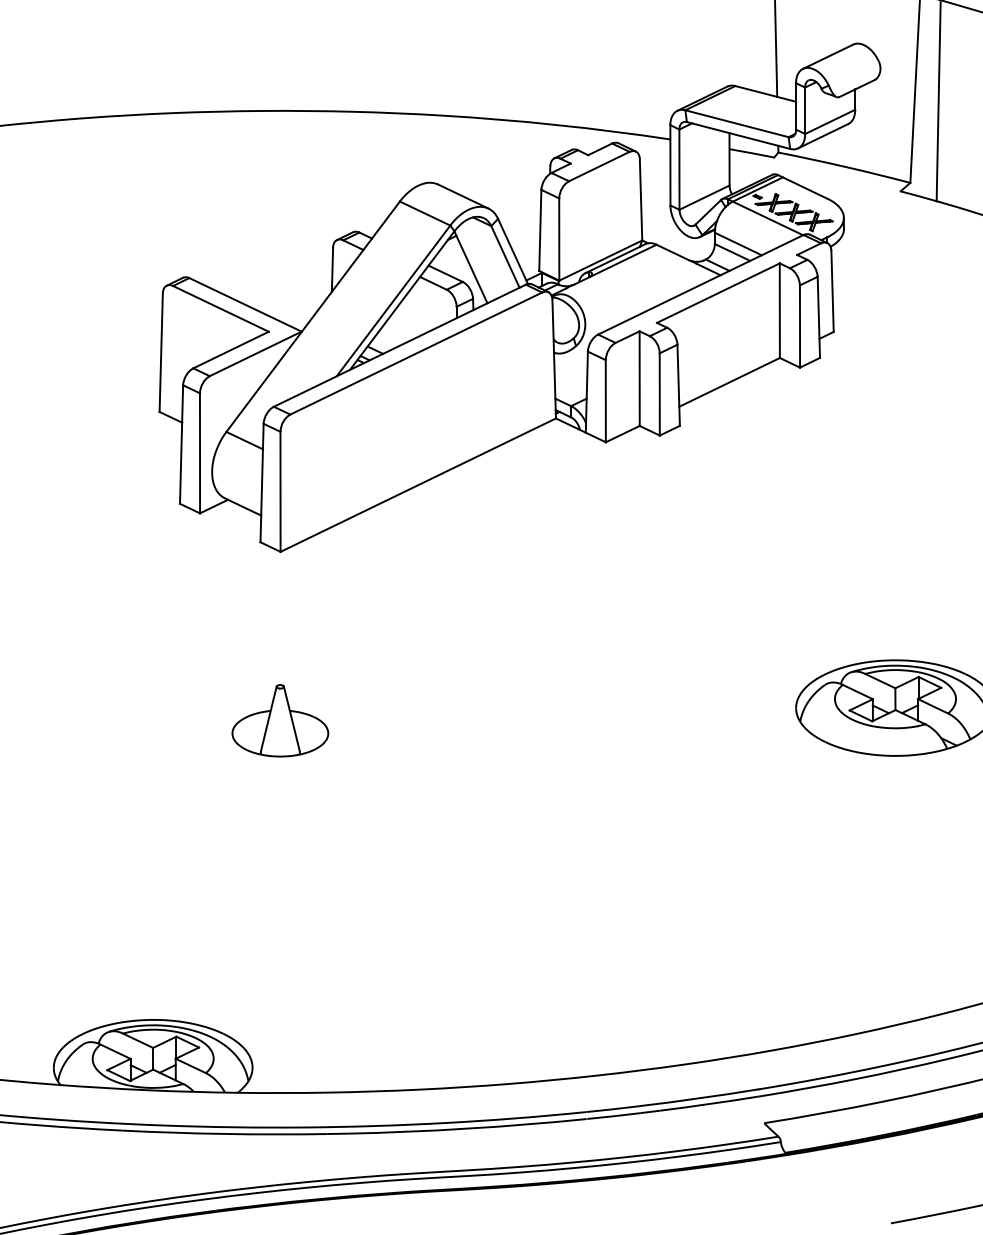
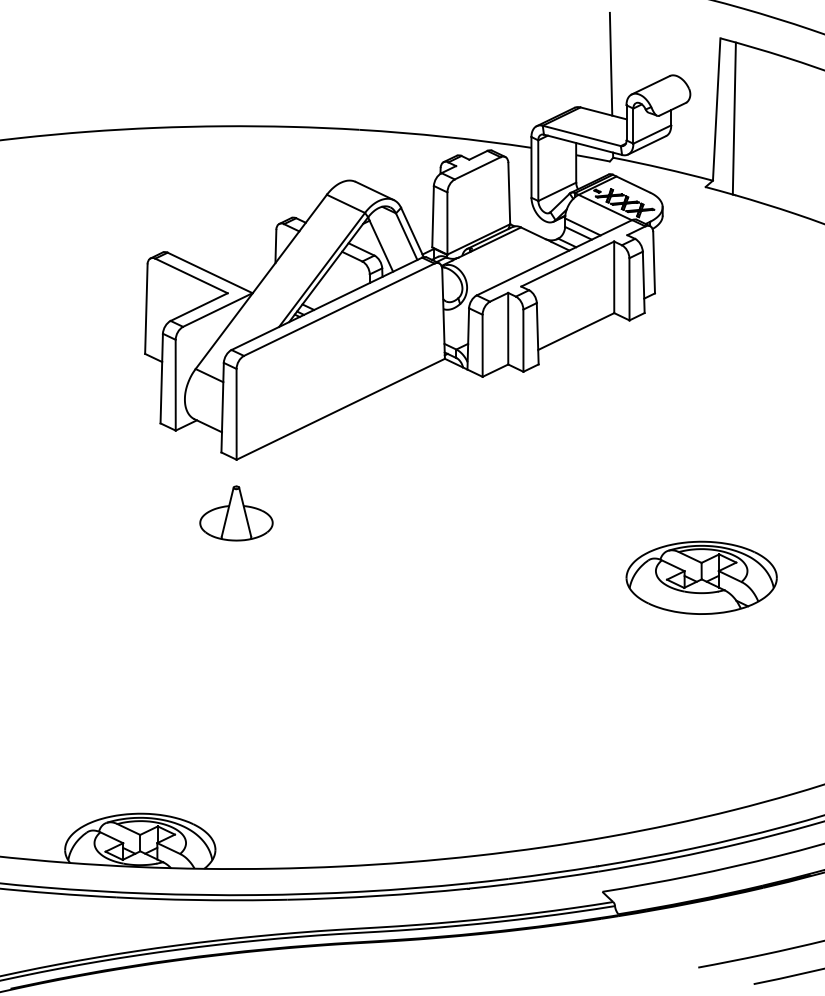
part: (280, 720) -> (236, 513), moved

